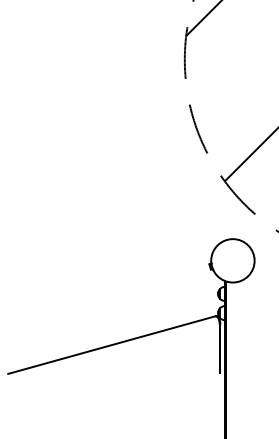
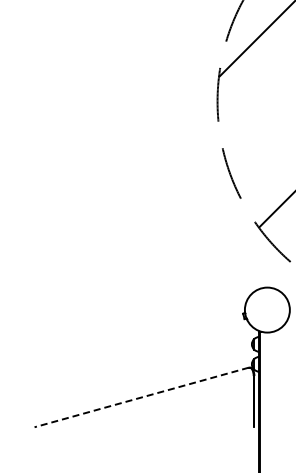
line: (111, 345) -> (141, 397), solid -> dashed

